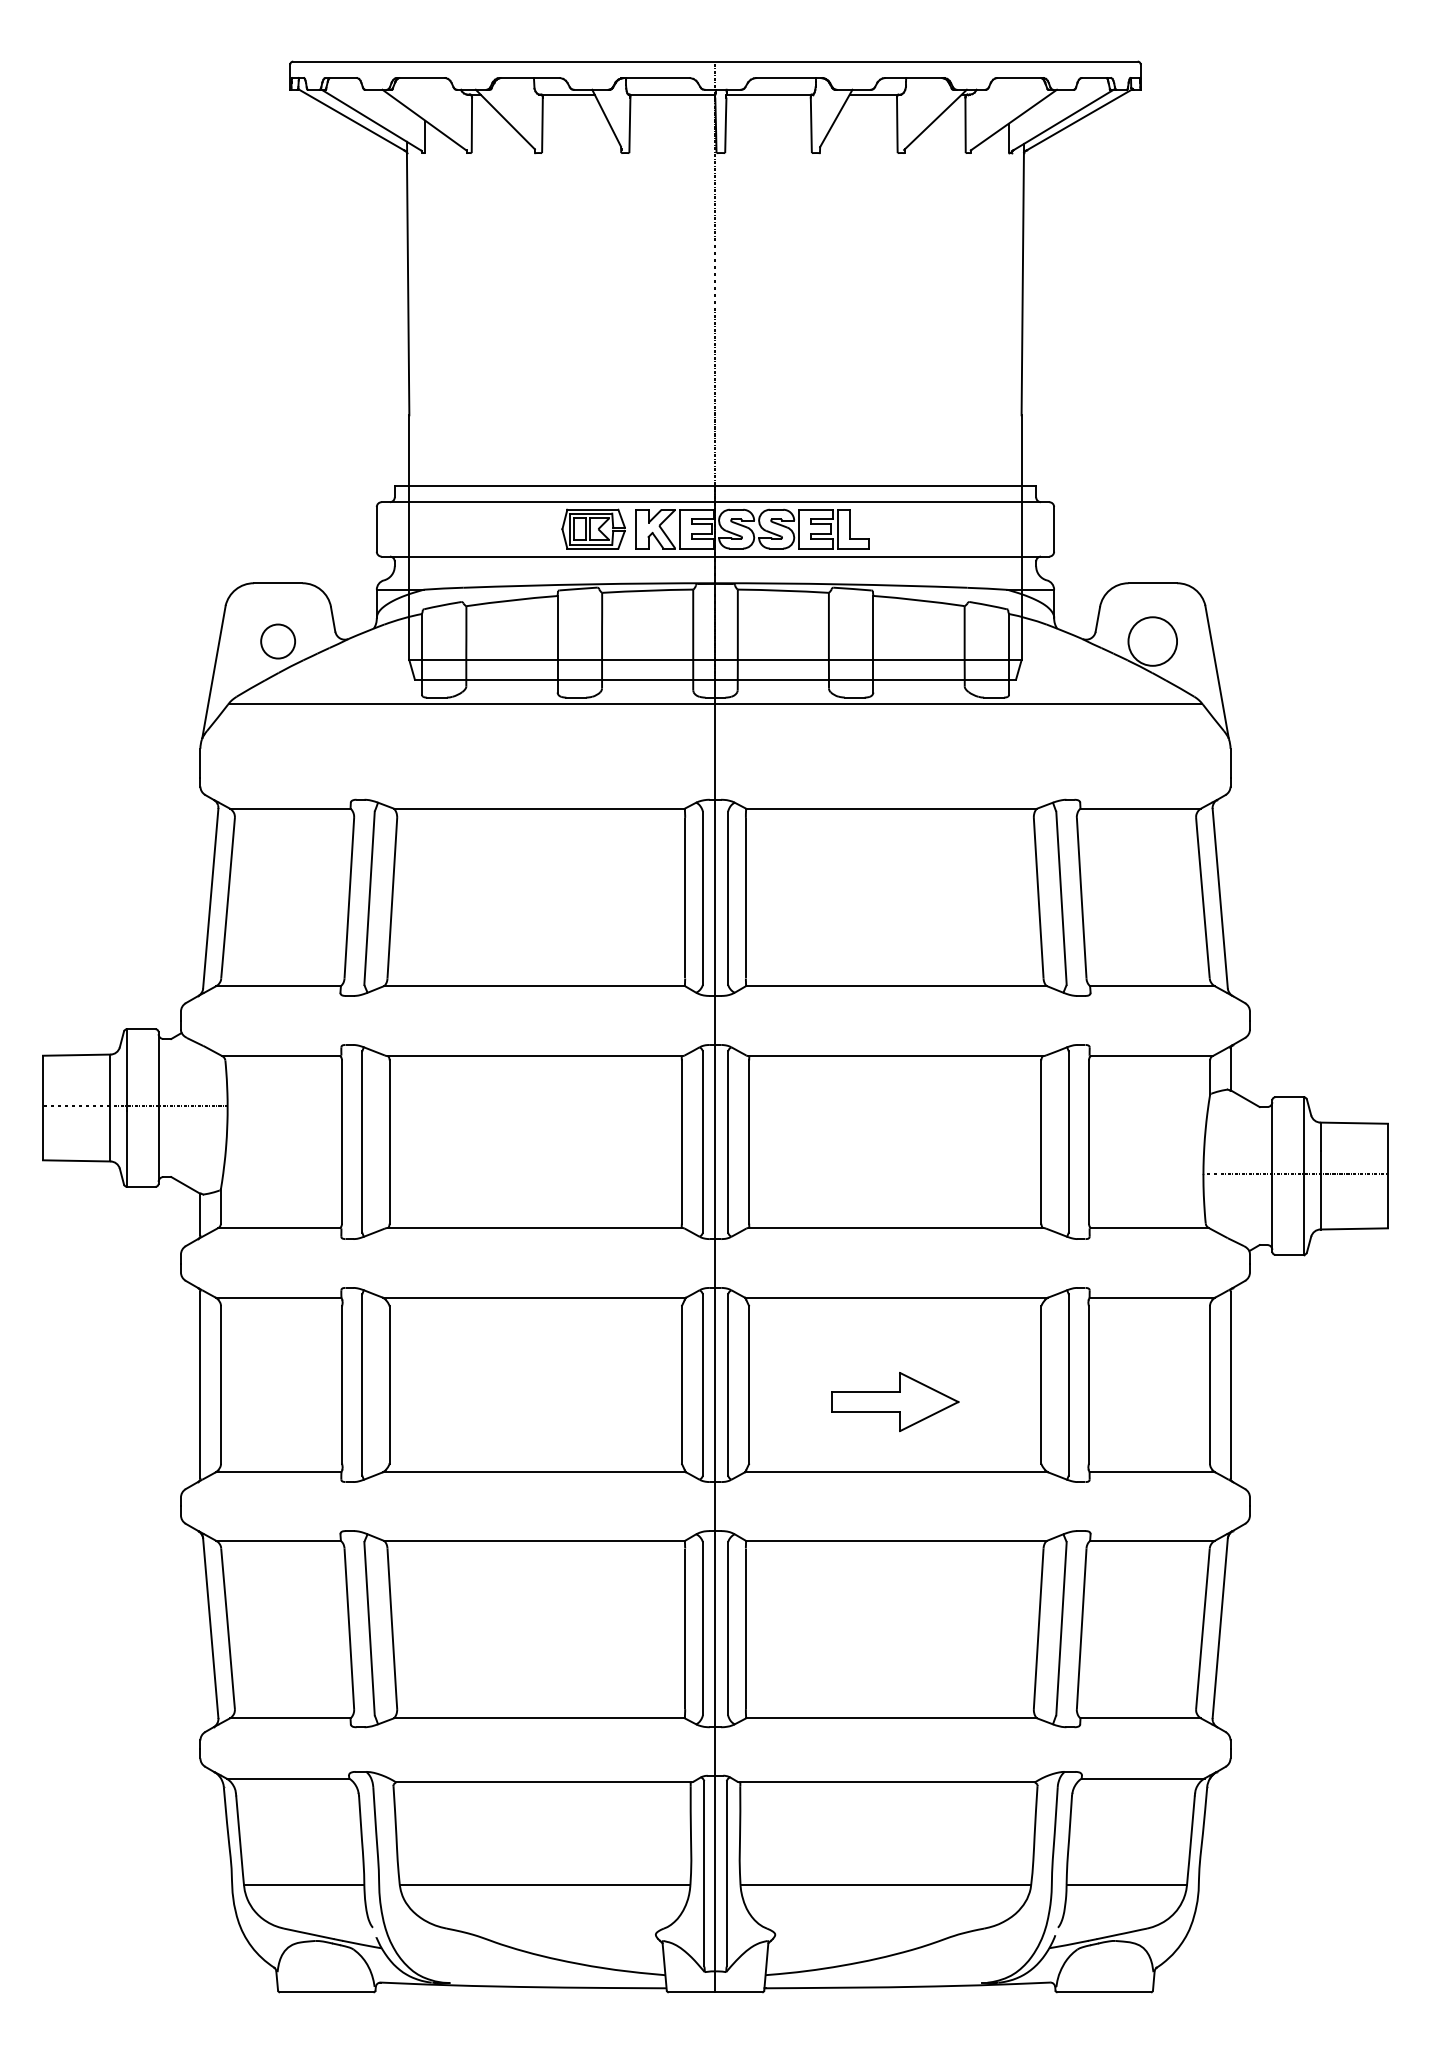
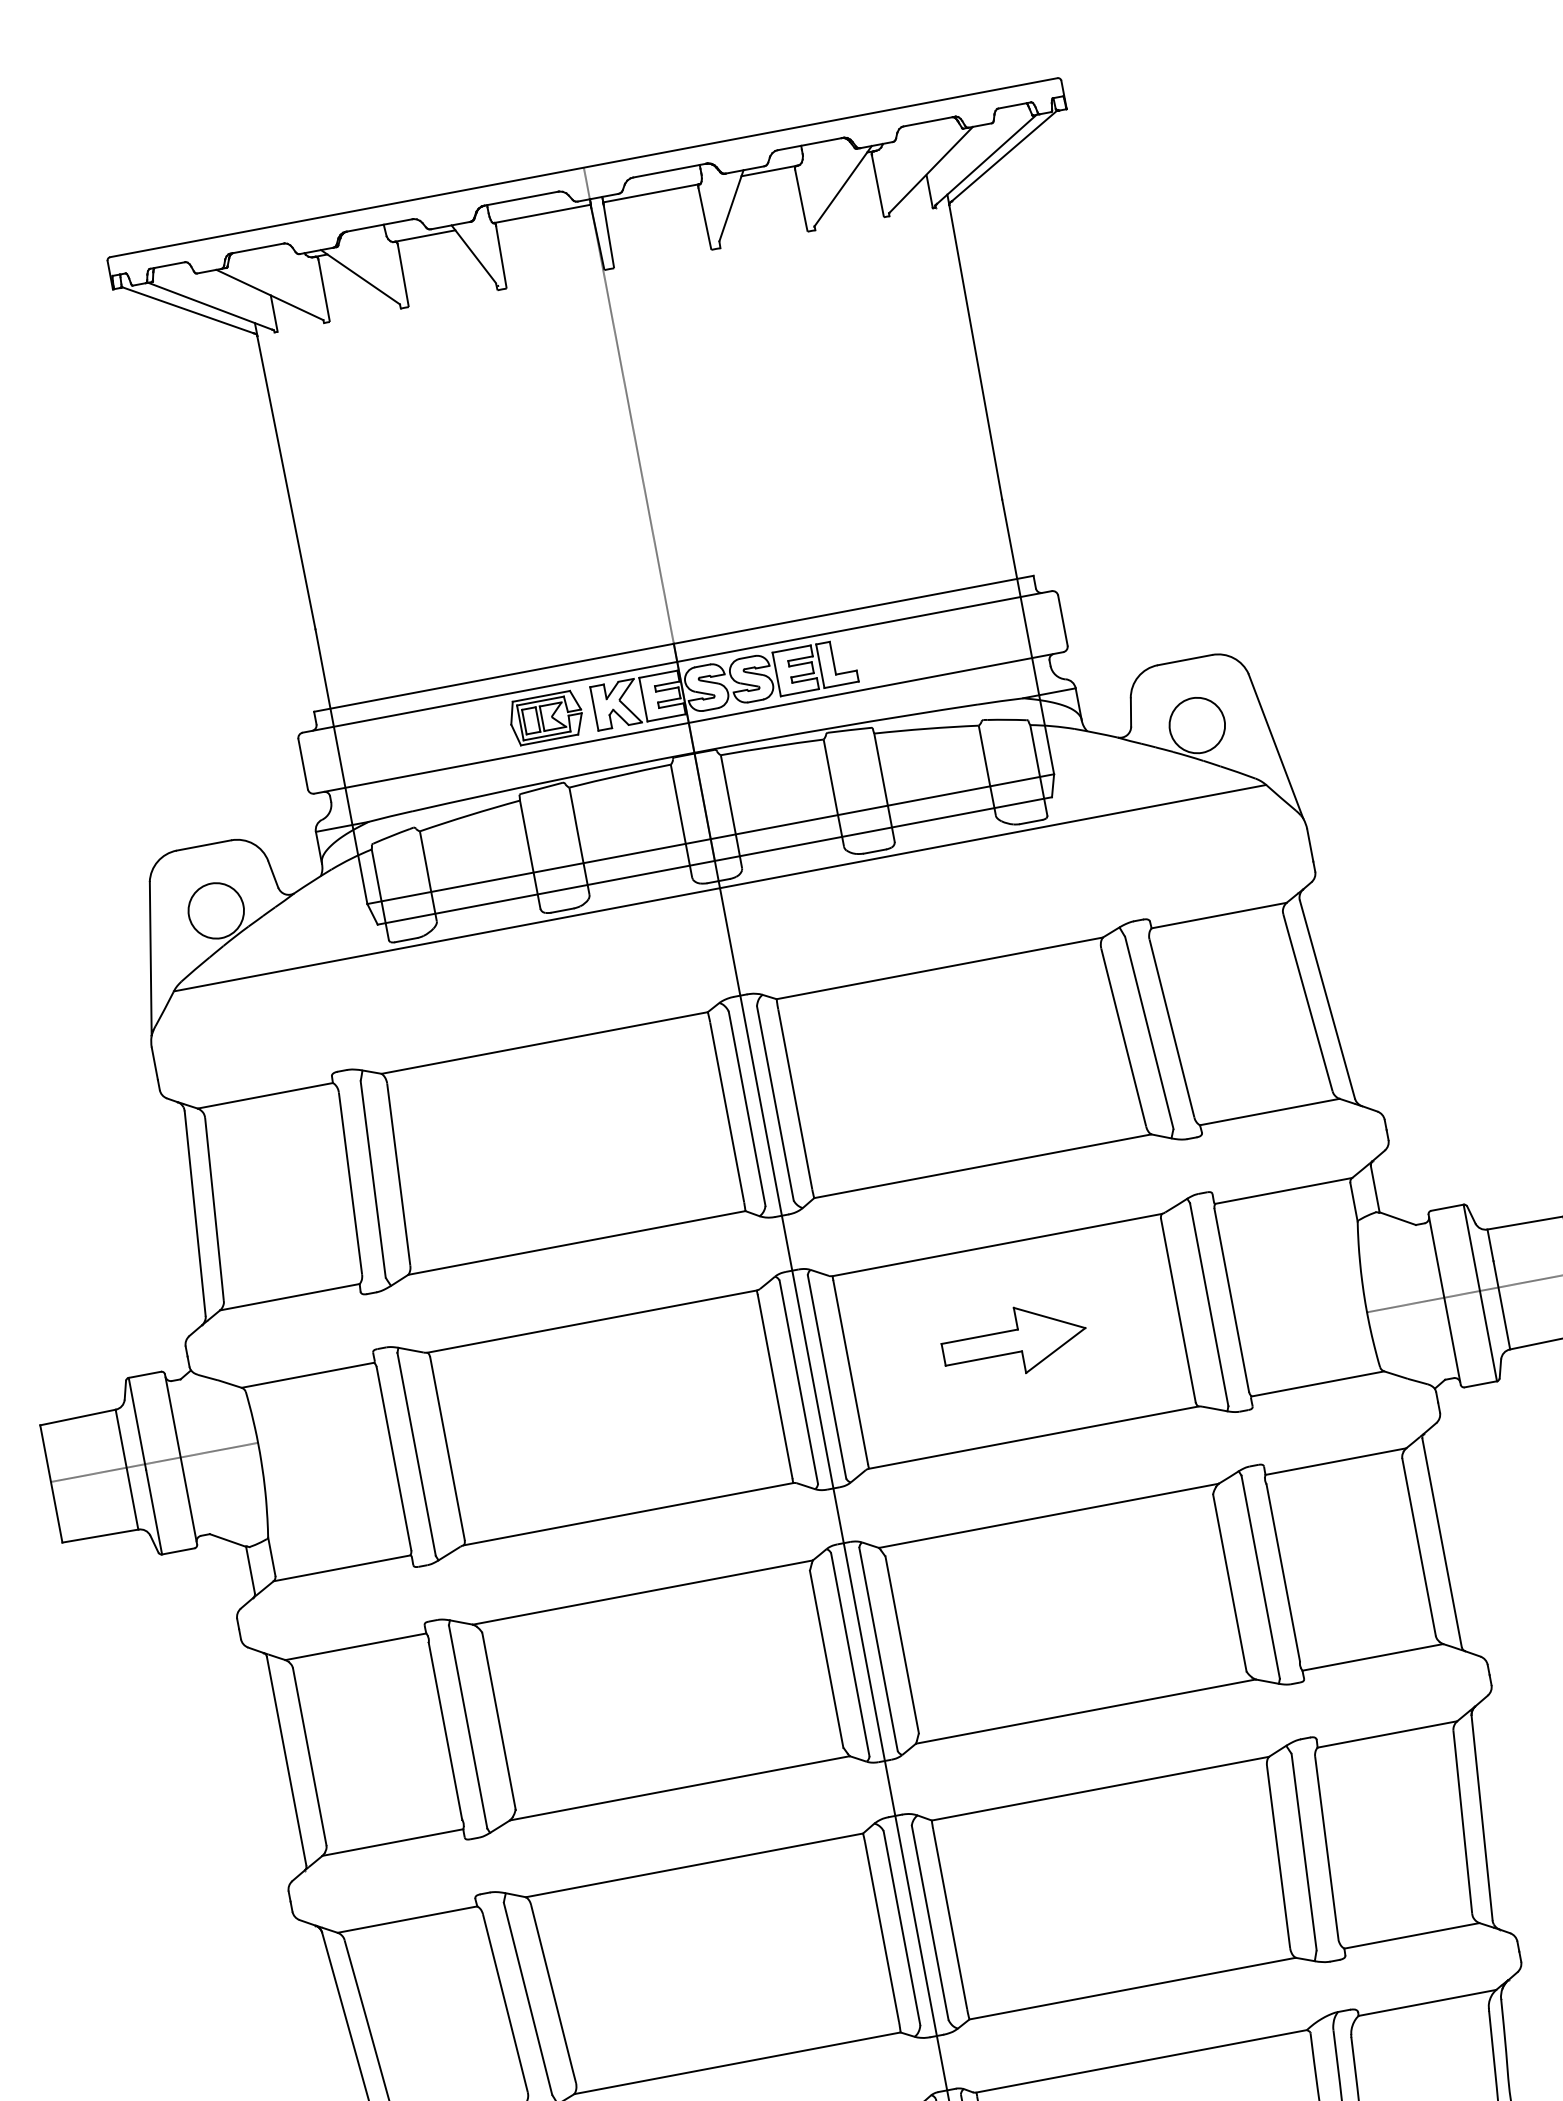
circle: (277, 641) -> (215, 910), size x1.43
part: (895, 1402) -> (1014, 1341), moved

